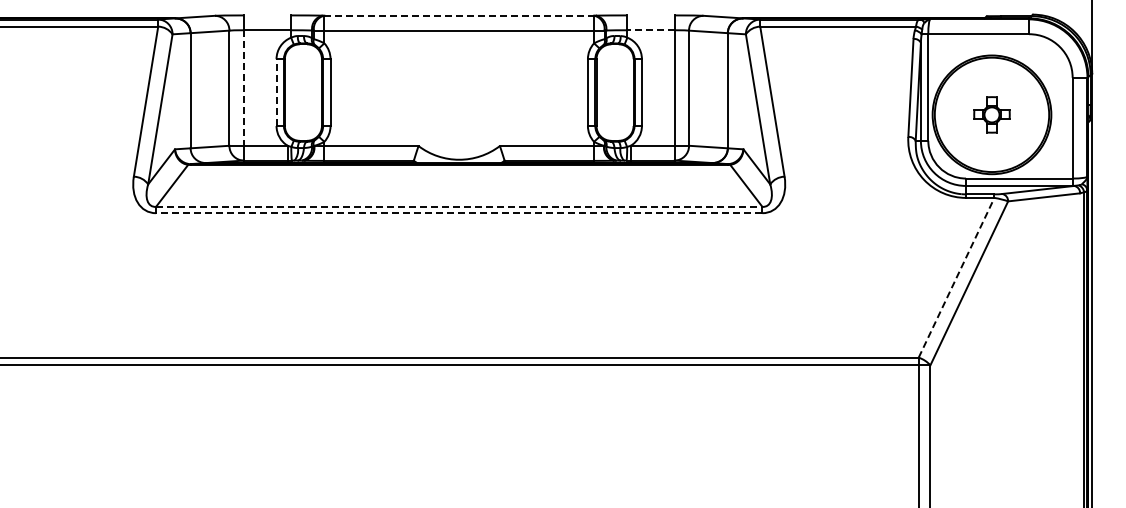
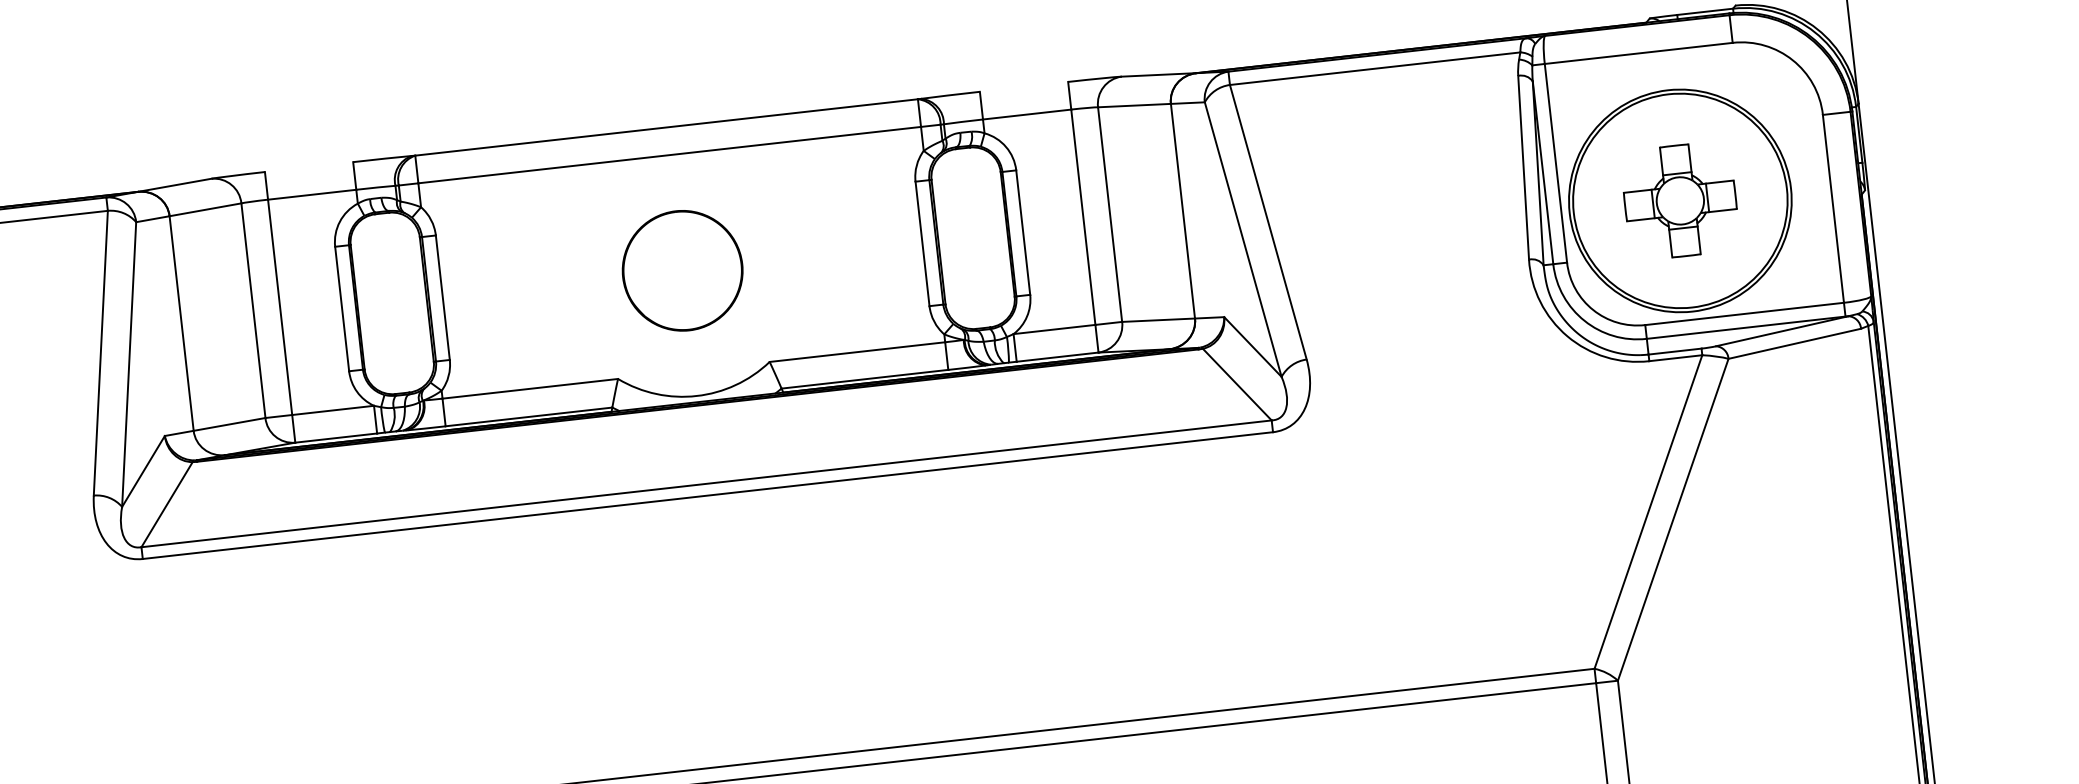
line: (459, 15) -> (667, 127), dashed -> solid
line: (651, 30) -> (1028, 114), dashed -> solid
line: (243, 88) -> (279, 308), dashed -> solid
line: (276, 92) -> (342, 308), dashed -> solid
part: (459, 92) -> (683, 270), added
part: (991, 114) -> (1679, 200), size x1.67
line: (459, 206) -> (706, 483), dashed -> solid
line: (458, 213) -> (706, 496), dashed -> solid
line: (956, 277) -> (1648, 511), dashed -> solid

